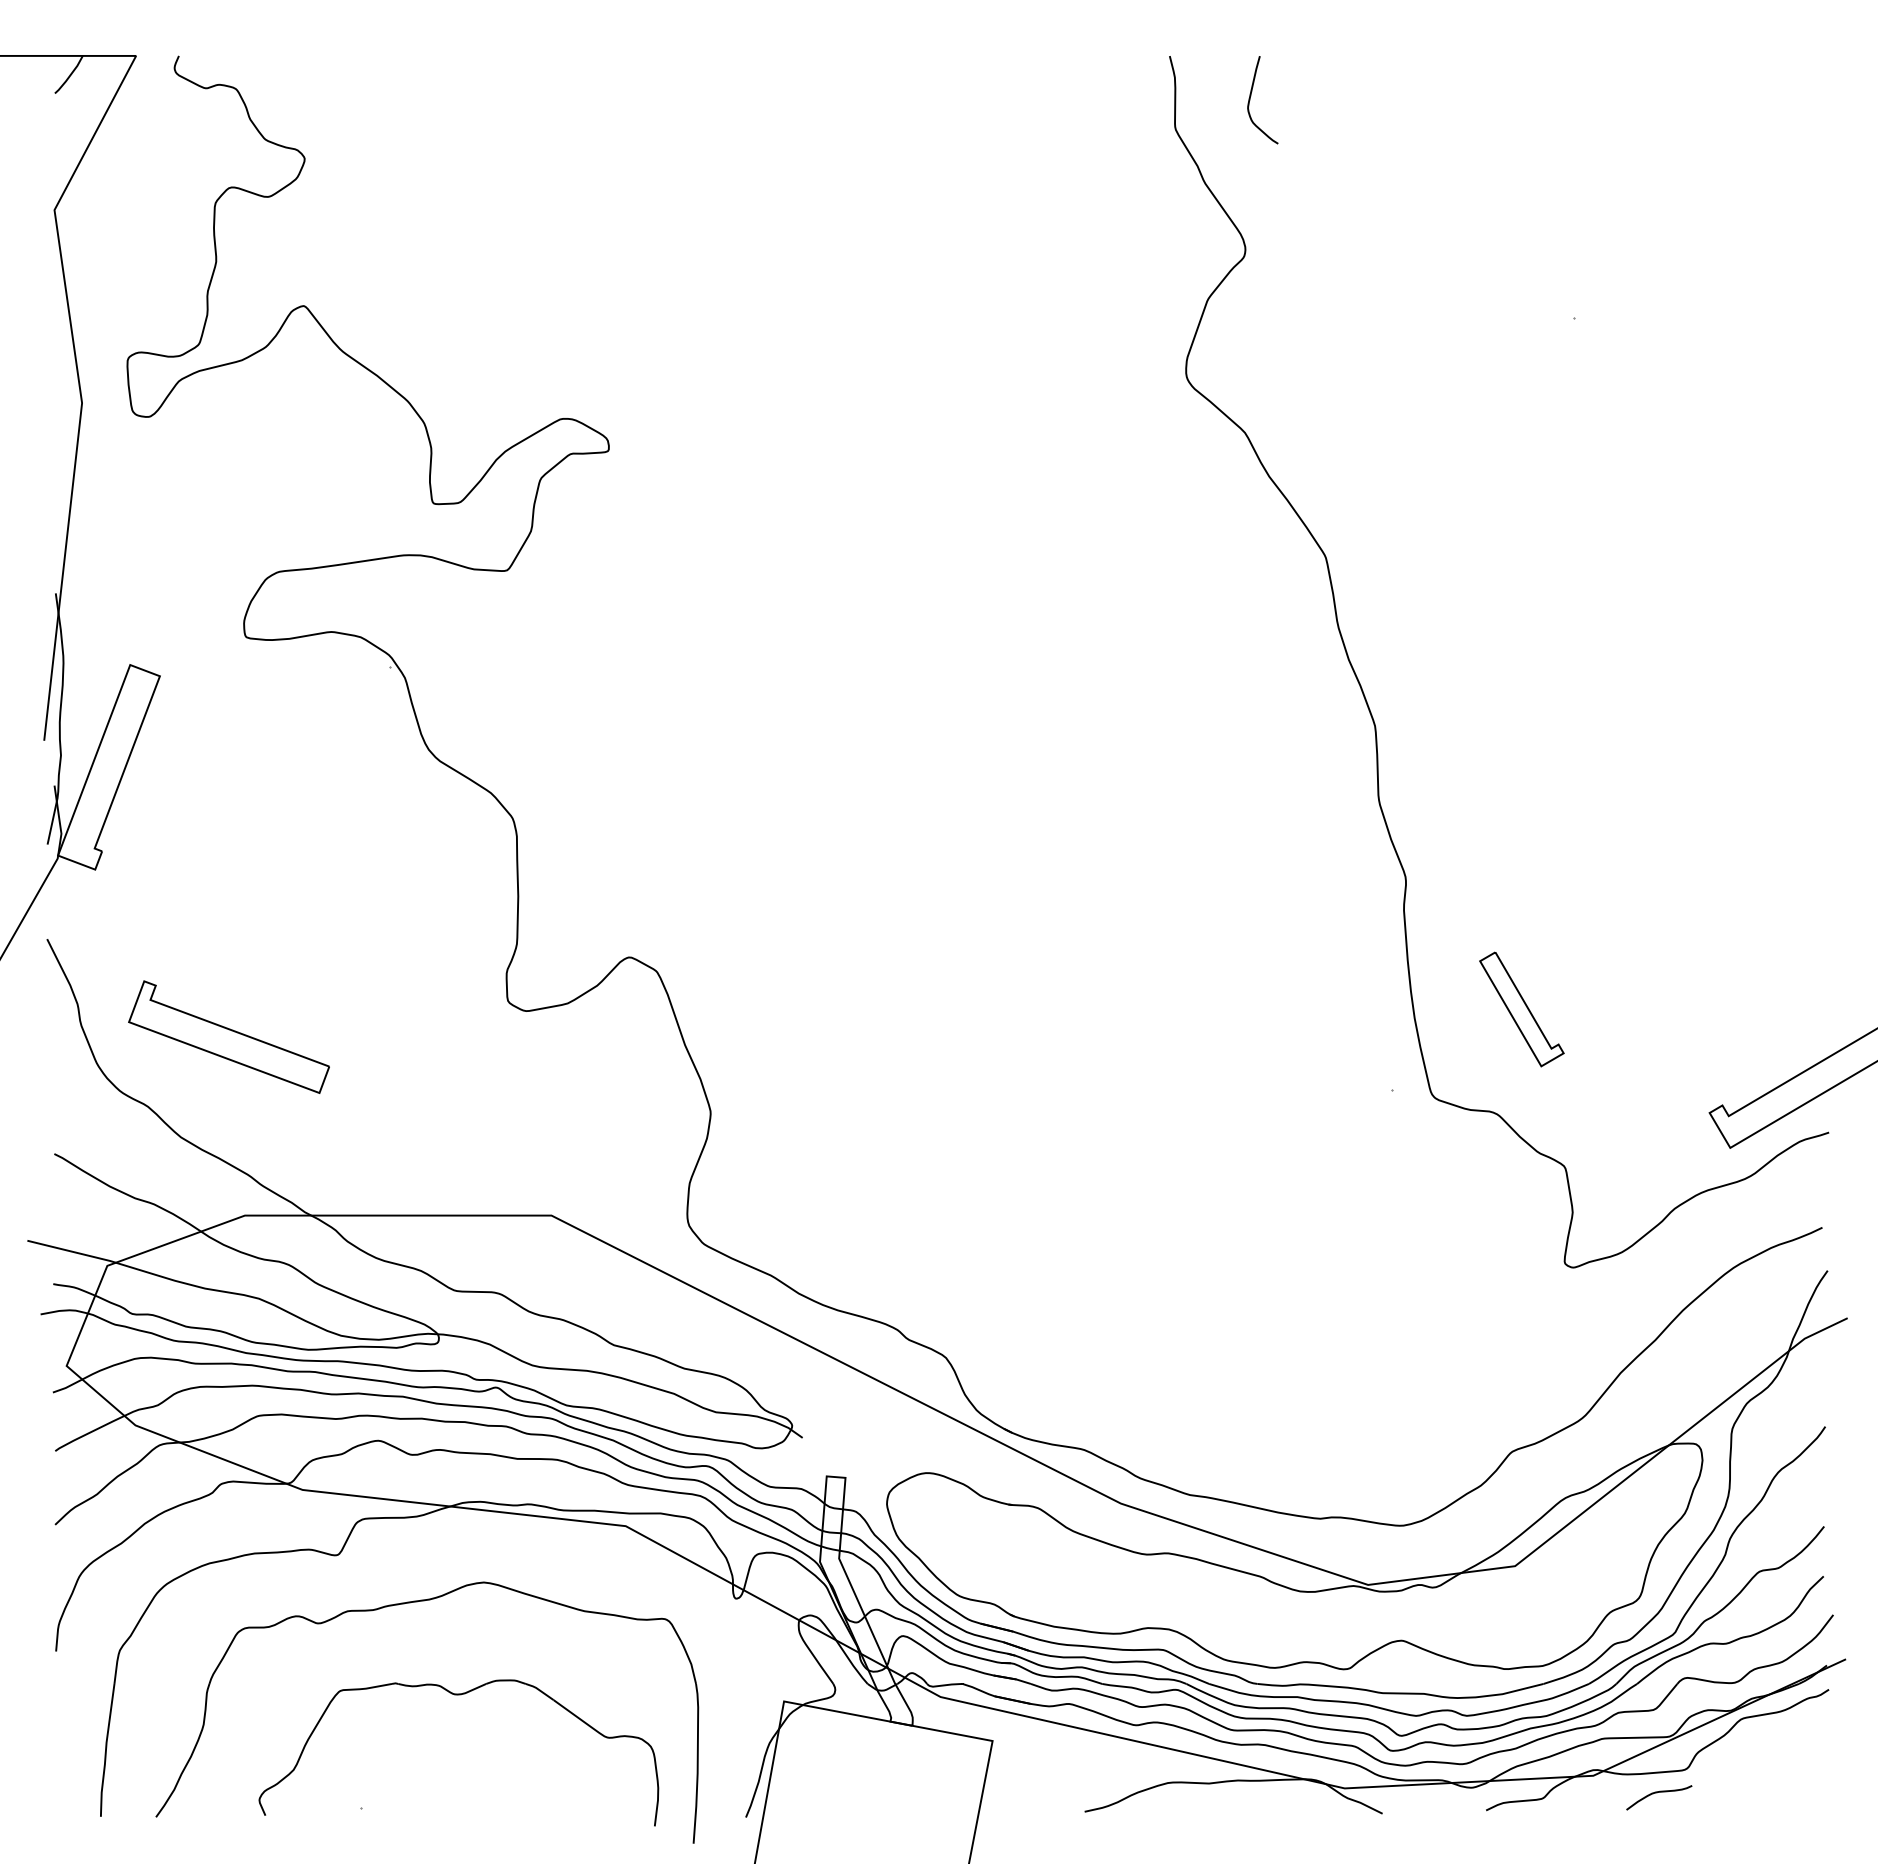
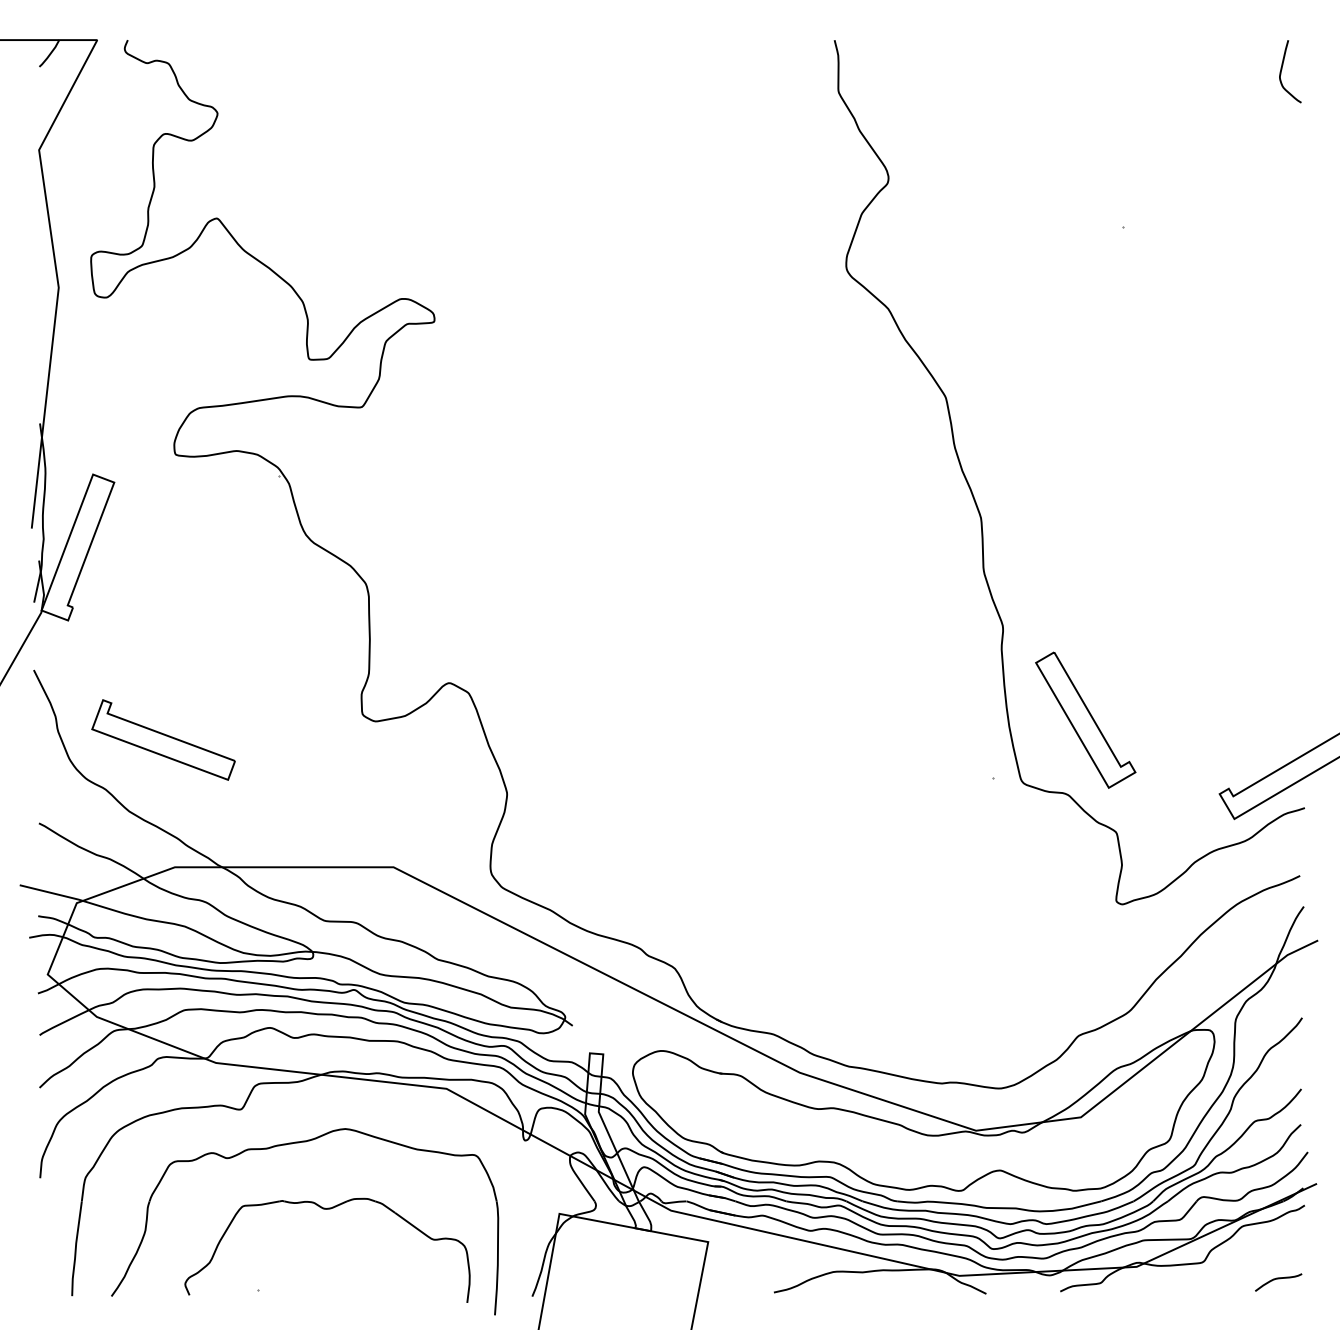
curve: (1251, 96) -> (1282, 69), moved
part: (1521, 1009) -> (1085, 720), size x1.67
curve: (1657, 1793) -> (1277, 1279), moved

